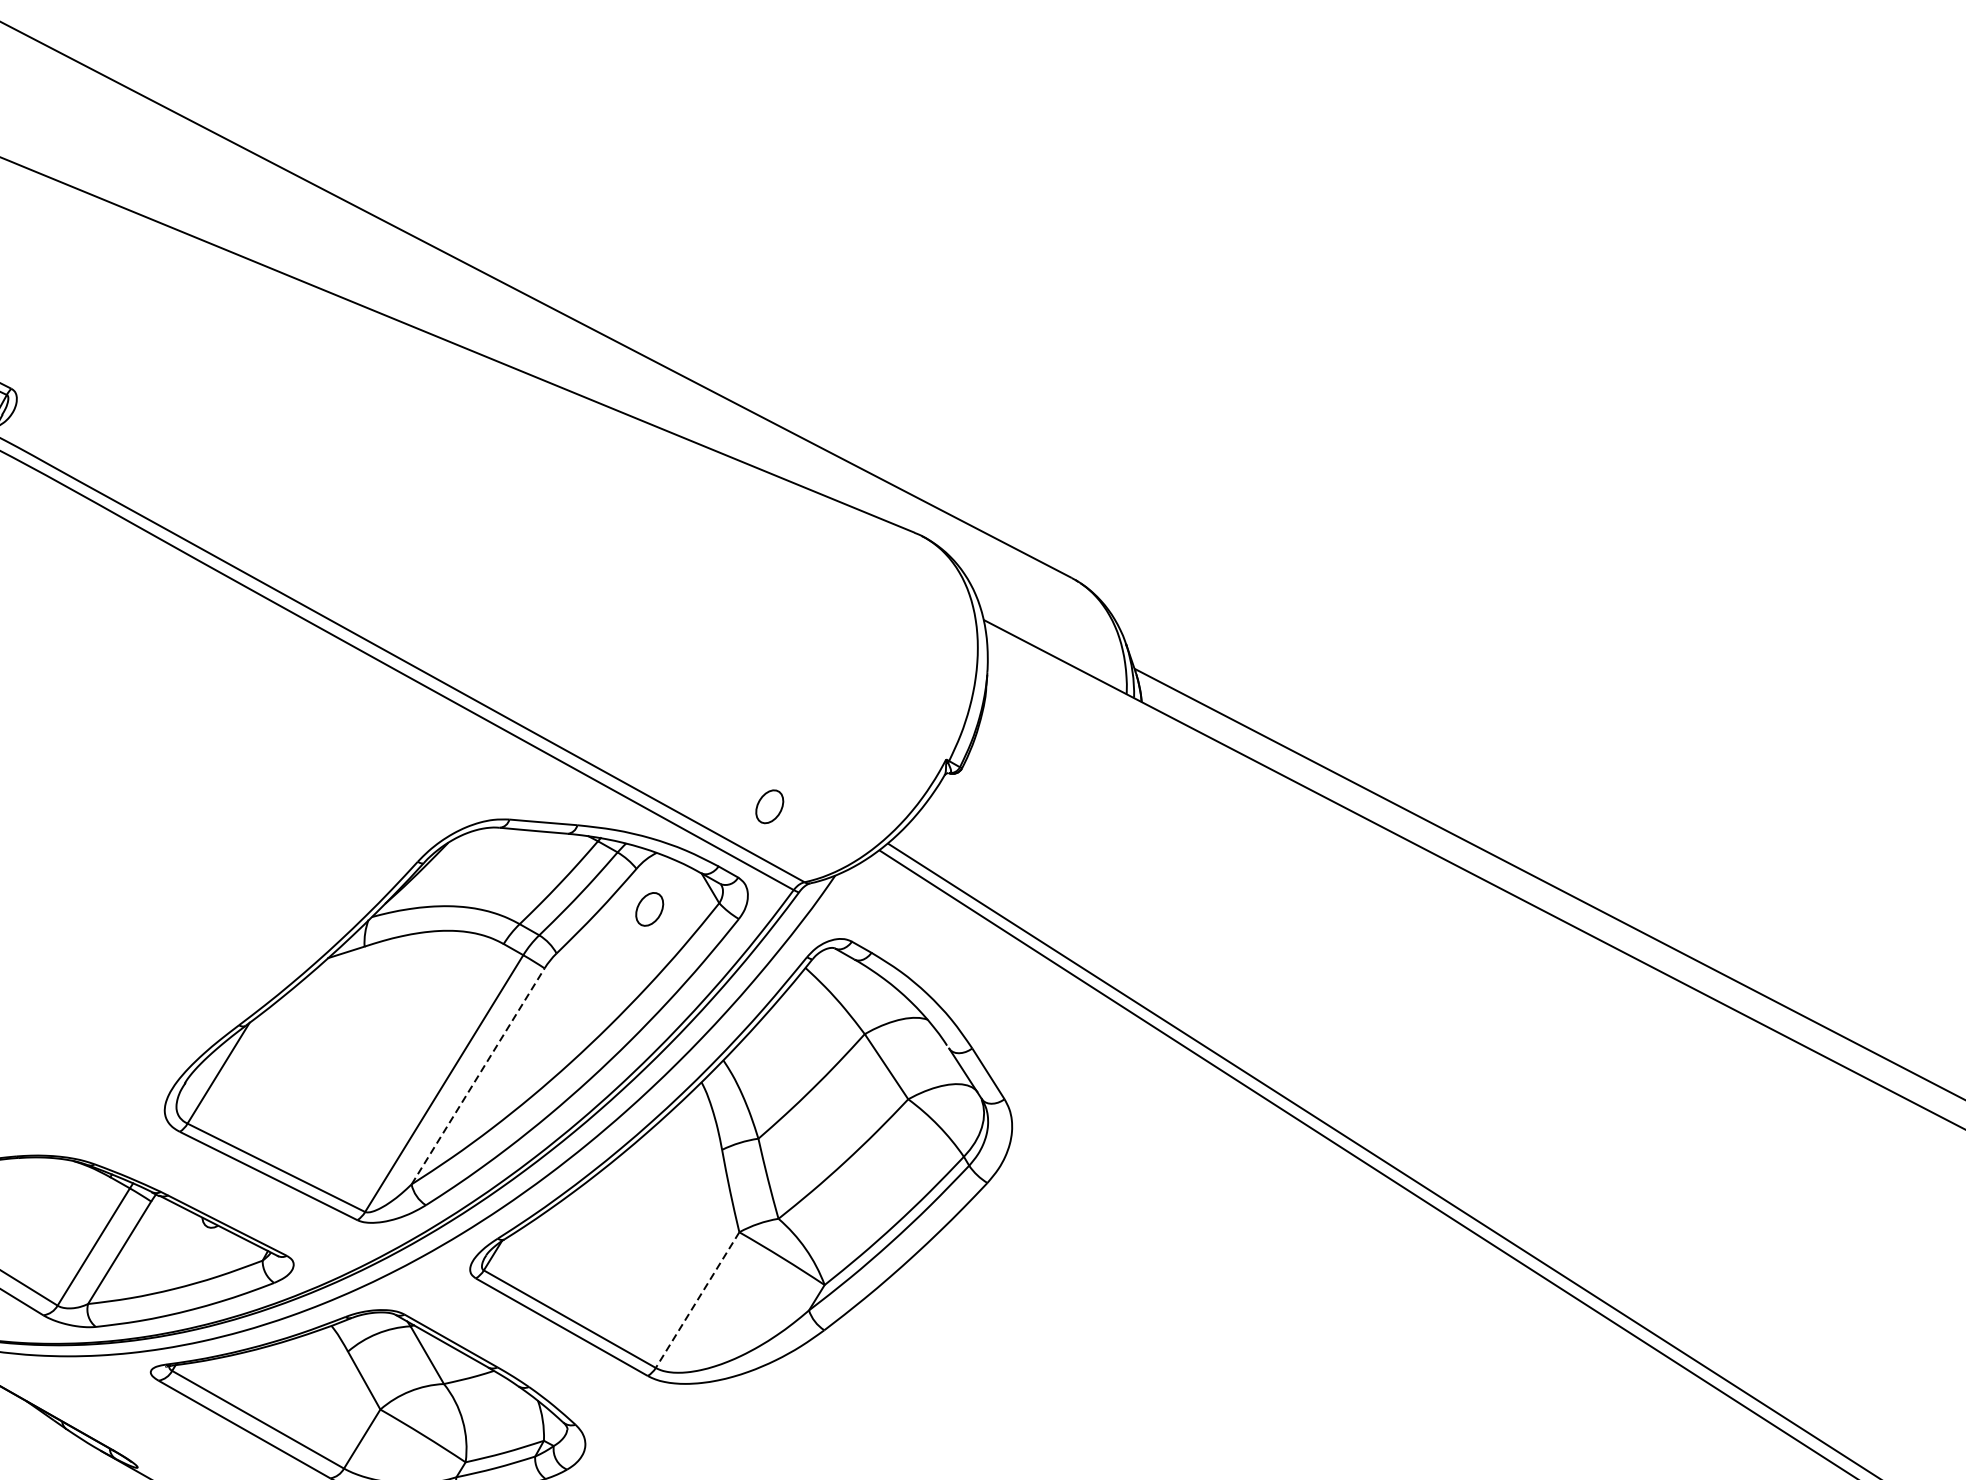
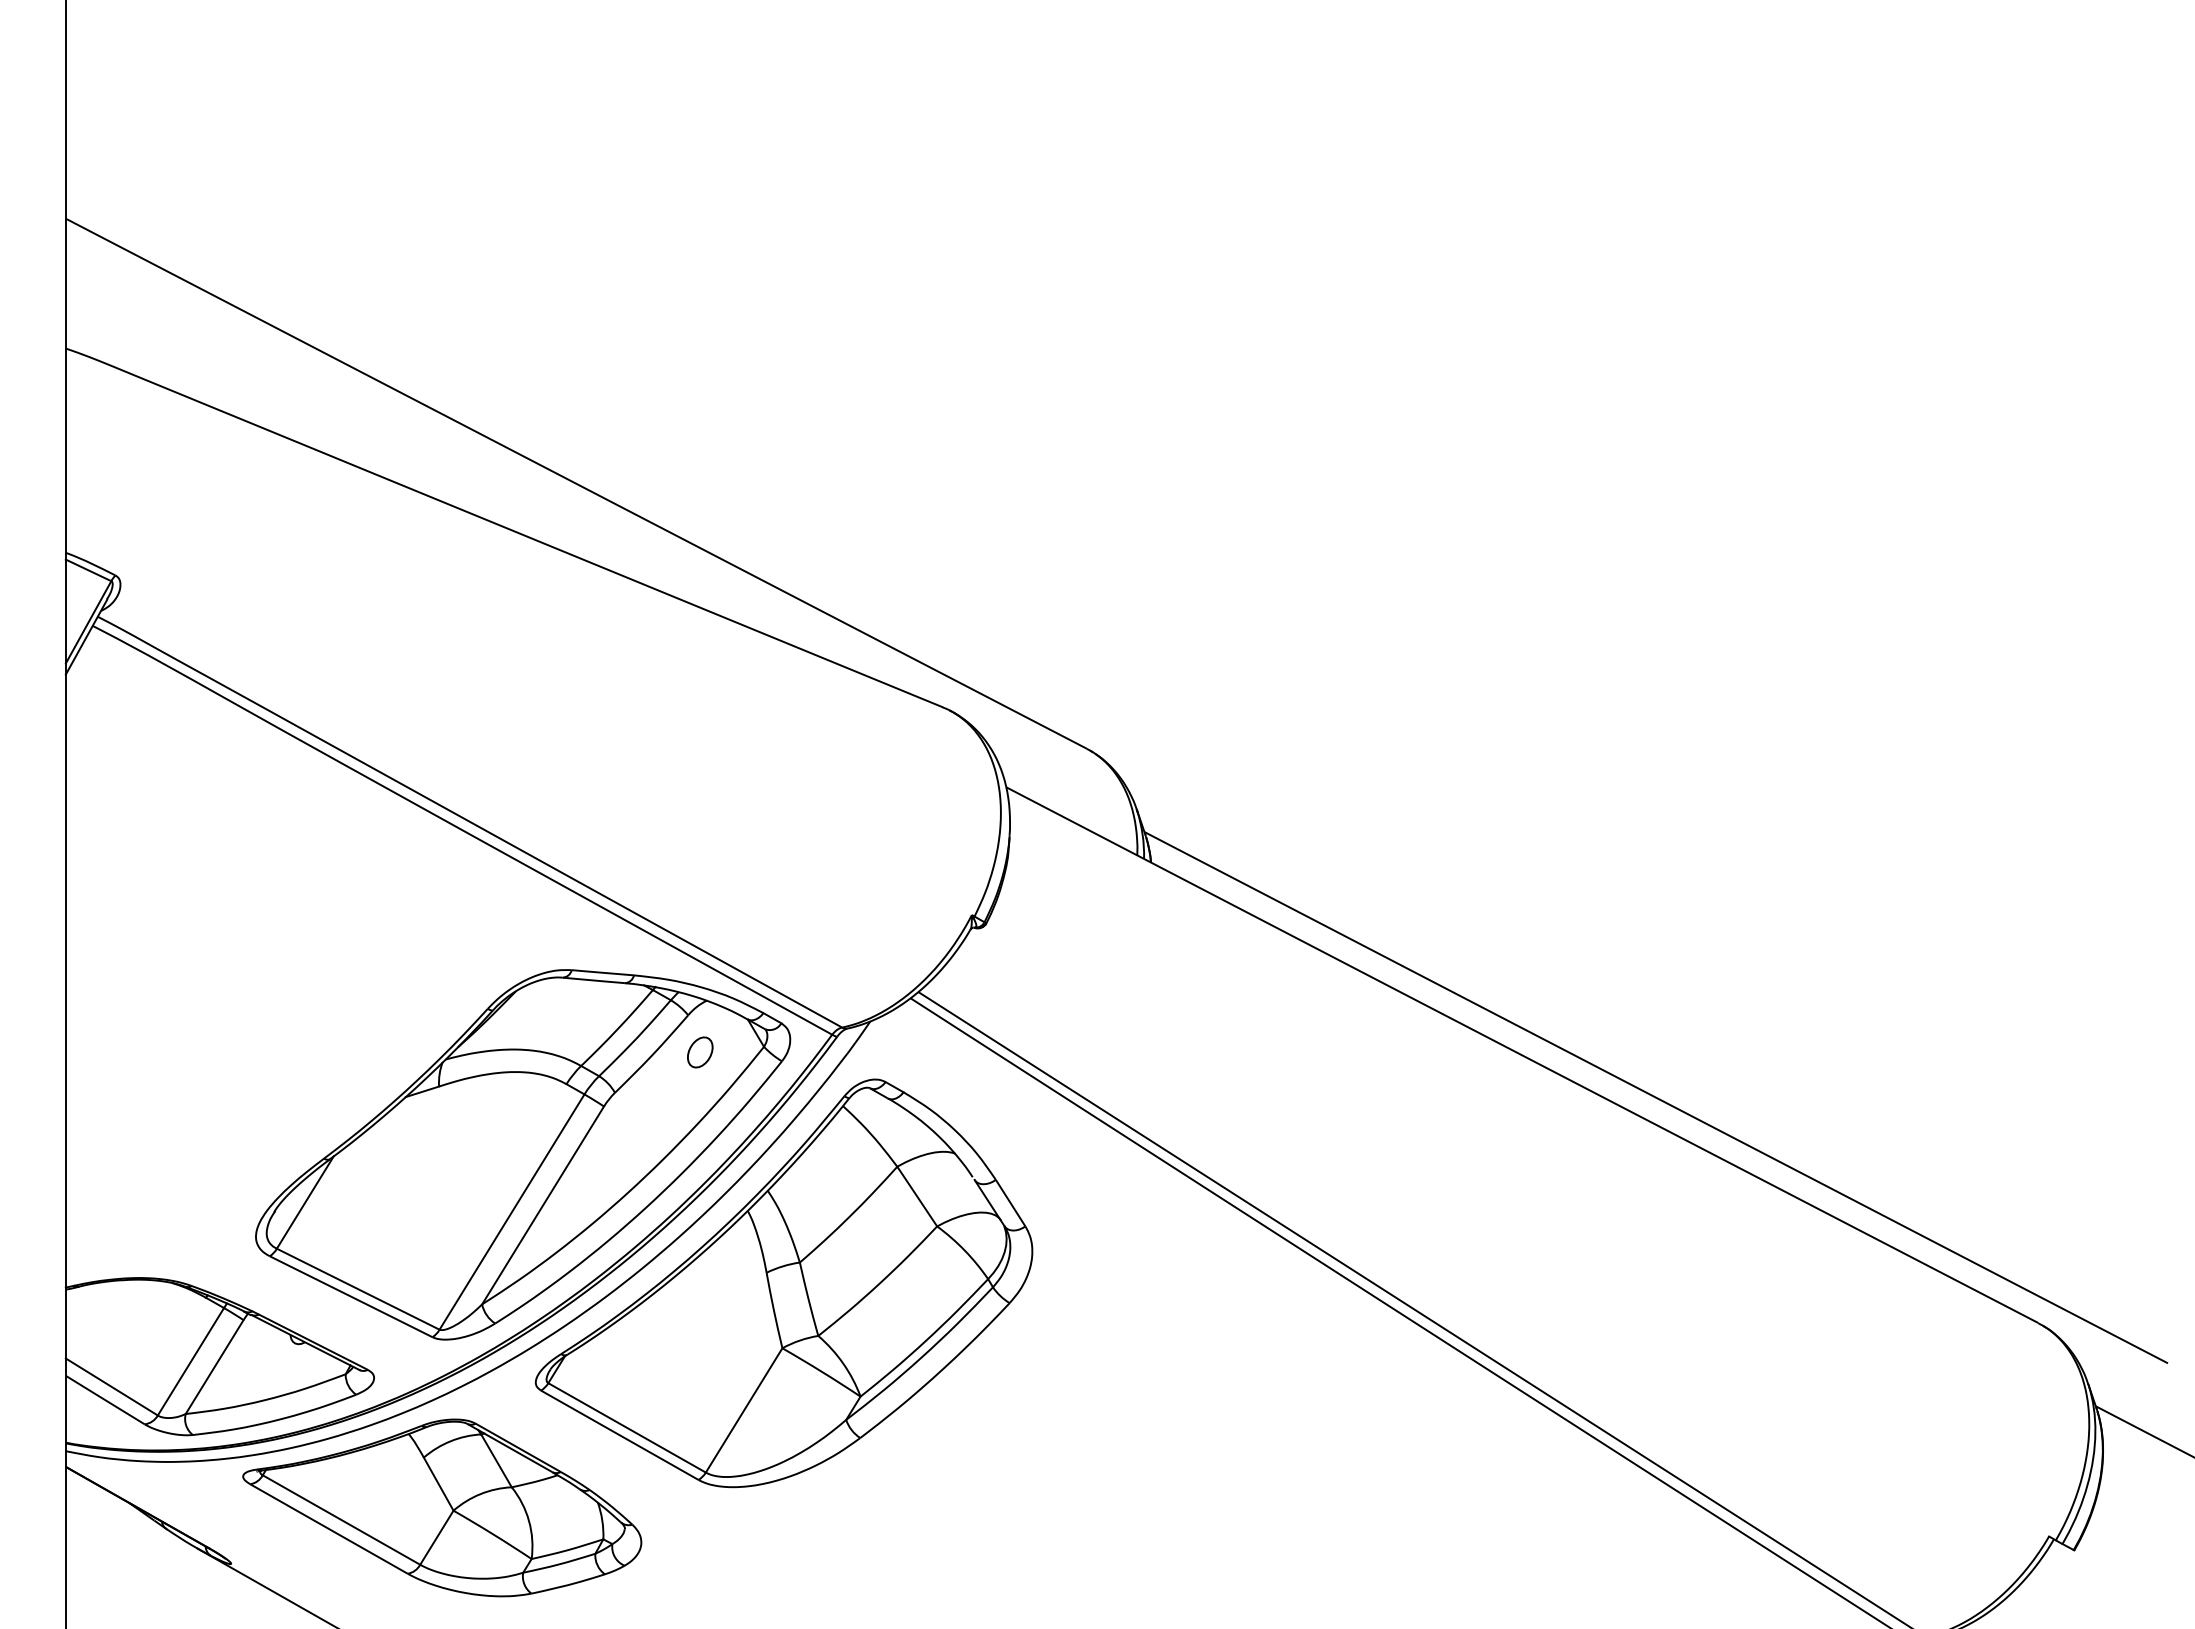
part: (770, 806) -> (810, 958), removed
line: (478, 1076) -> (543, 1205), dashed -> solid
line: (697, 1300) -> (744, 1410), dashed -> solid

